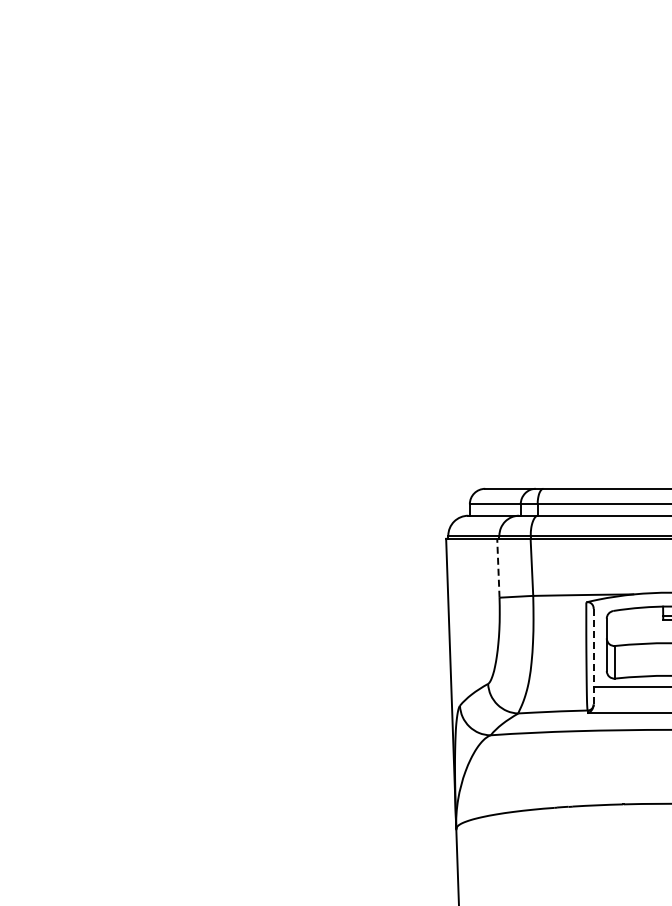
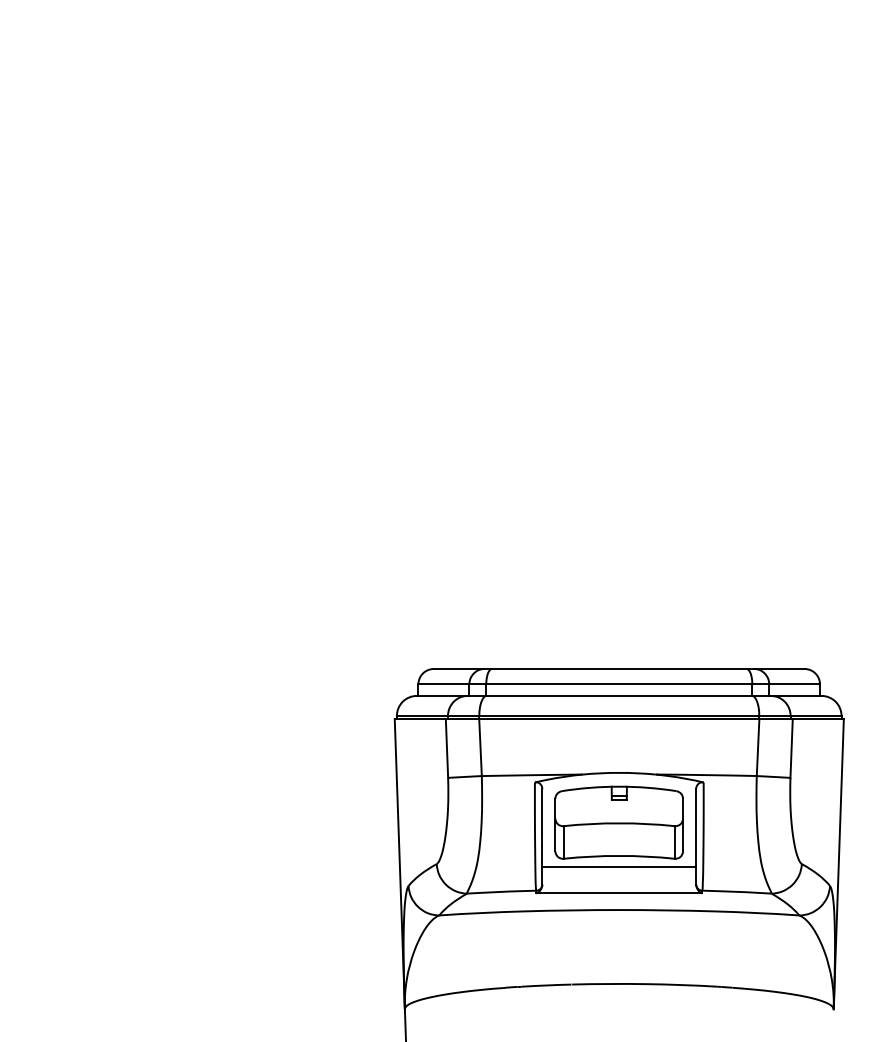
line: (497, 567) -> (446, 747), dashed -> solid
line: (593, 656) -> (542, 836), dashed -> solid

